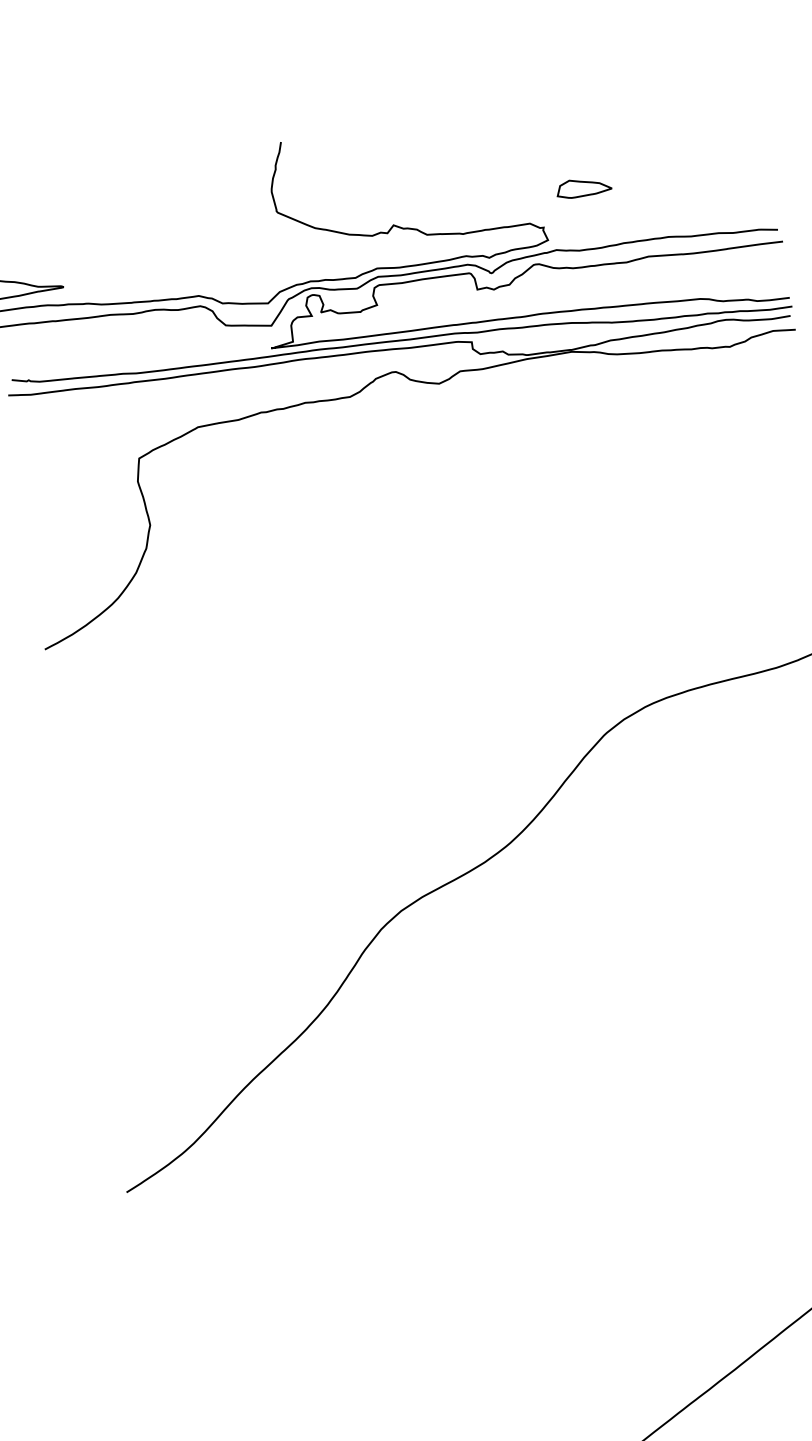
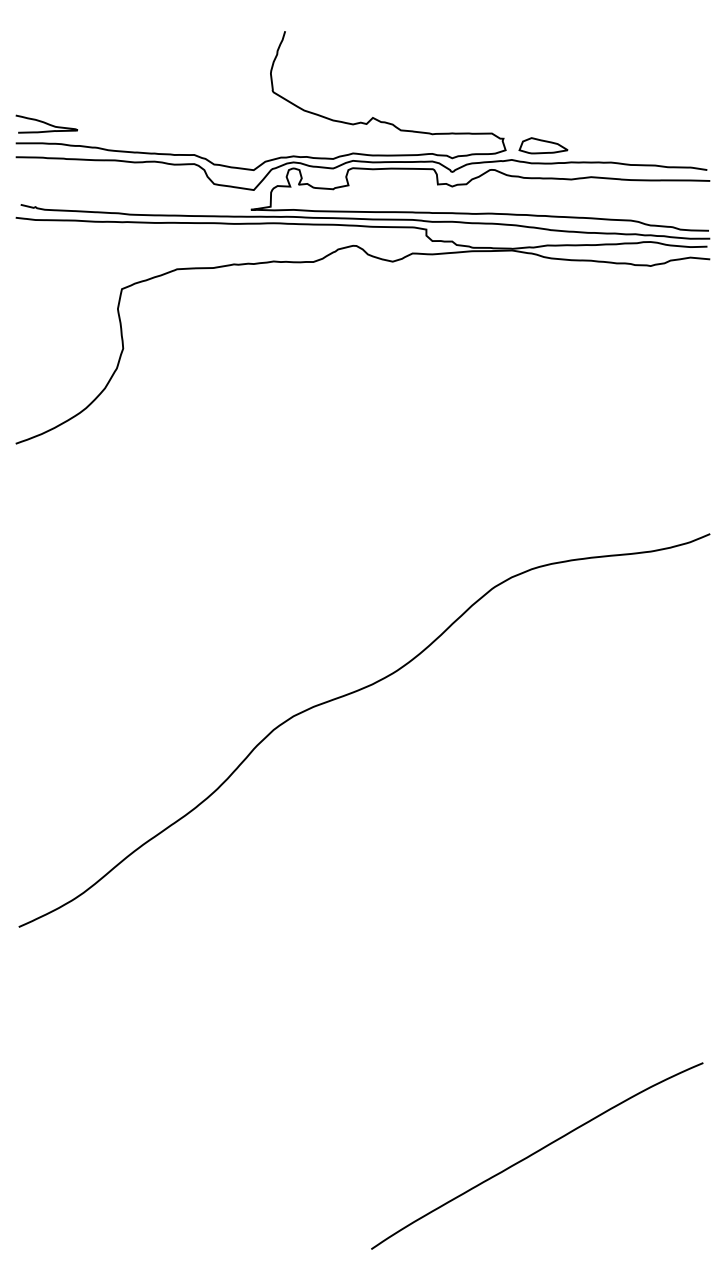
part: (583, 187) -> (543, 145), moved

